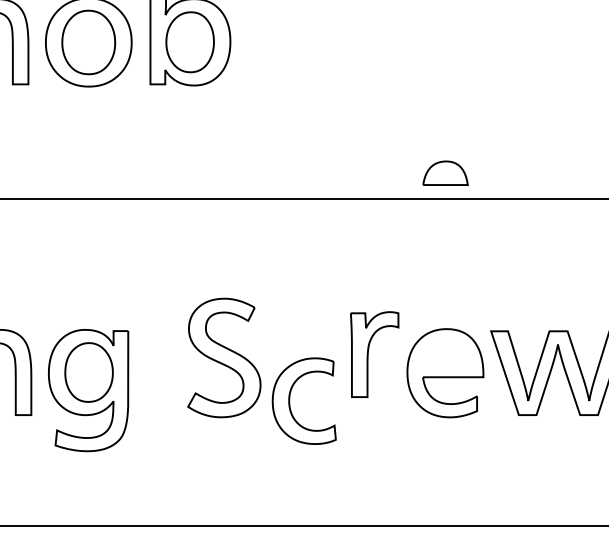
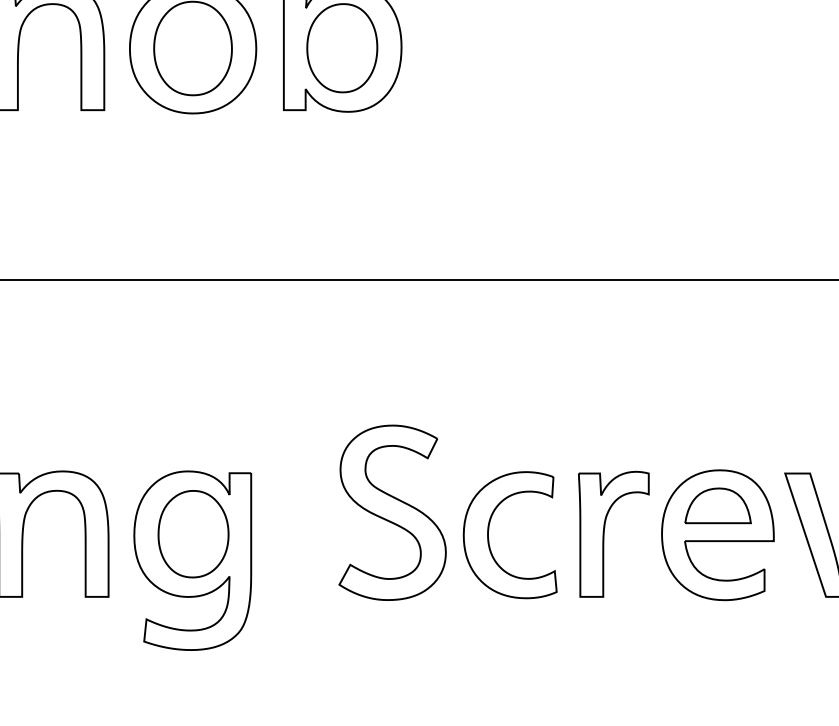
part: (445, 172) -> (718, 504), moved
part: (374, 354) -> (613, 534), moved
part: (290, 400) -> (489, 534), moved

